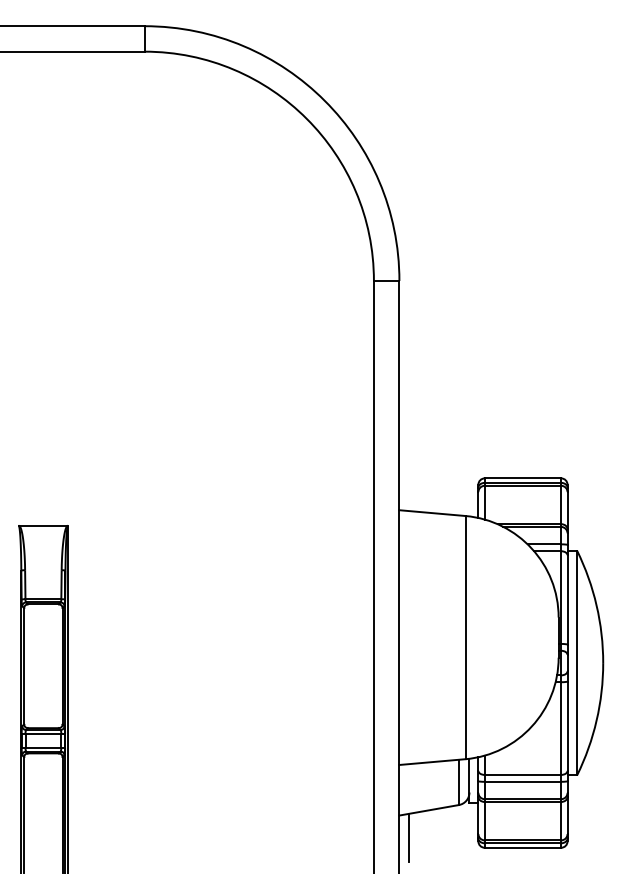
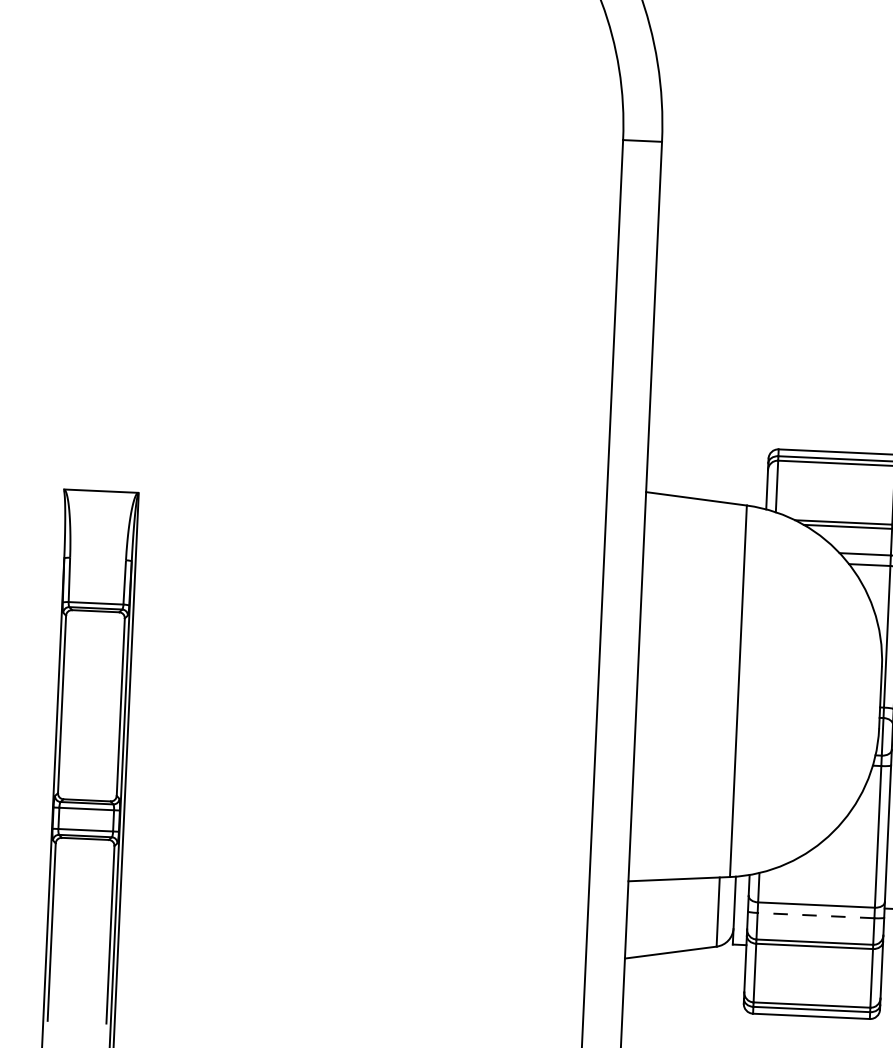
line: (522, 781) -> (815, 915), solid -> dashed
line: (408, 837) -> (637, 992), removed

